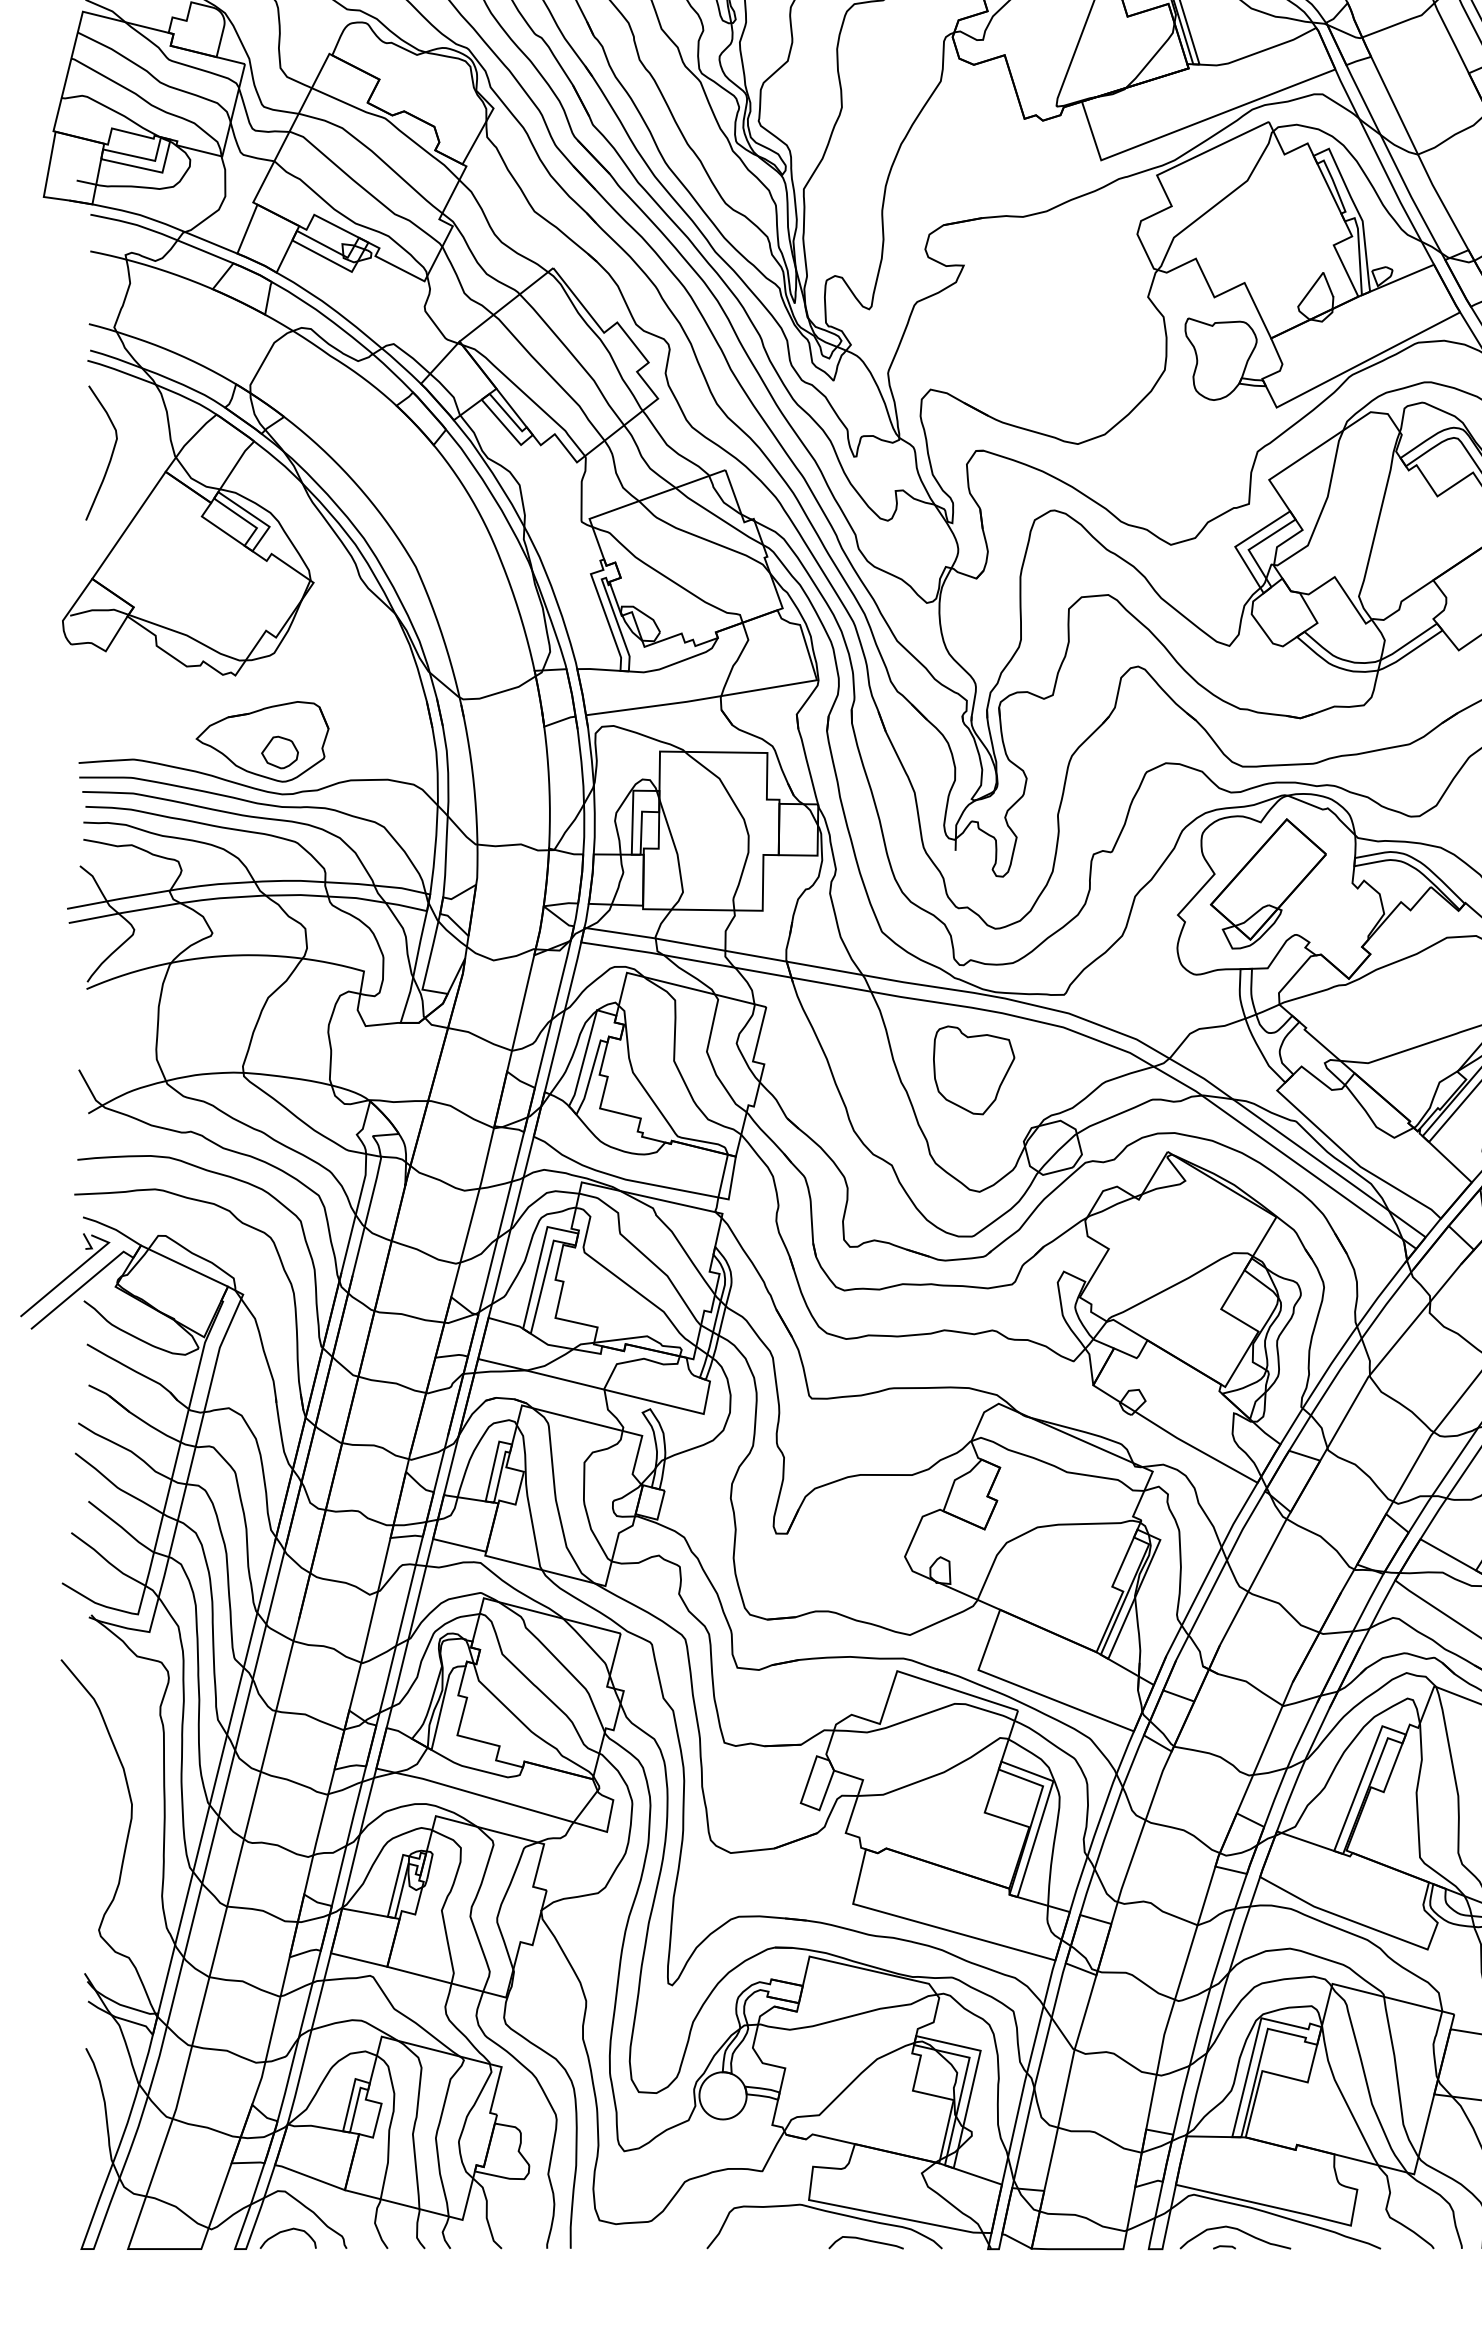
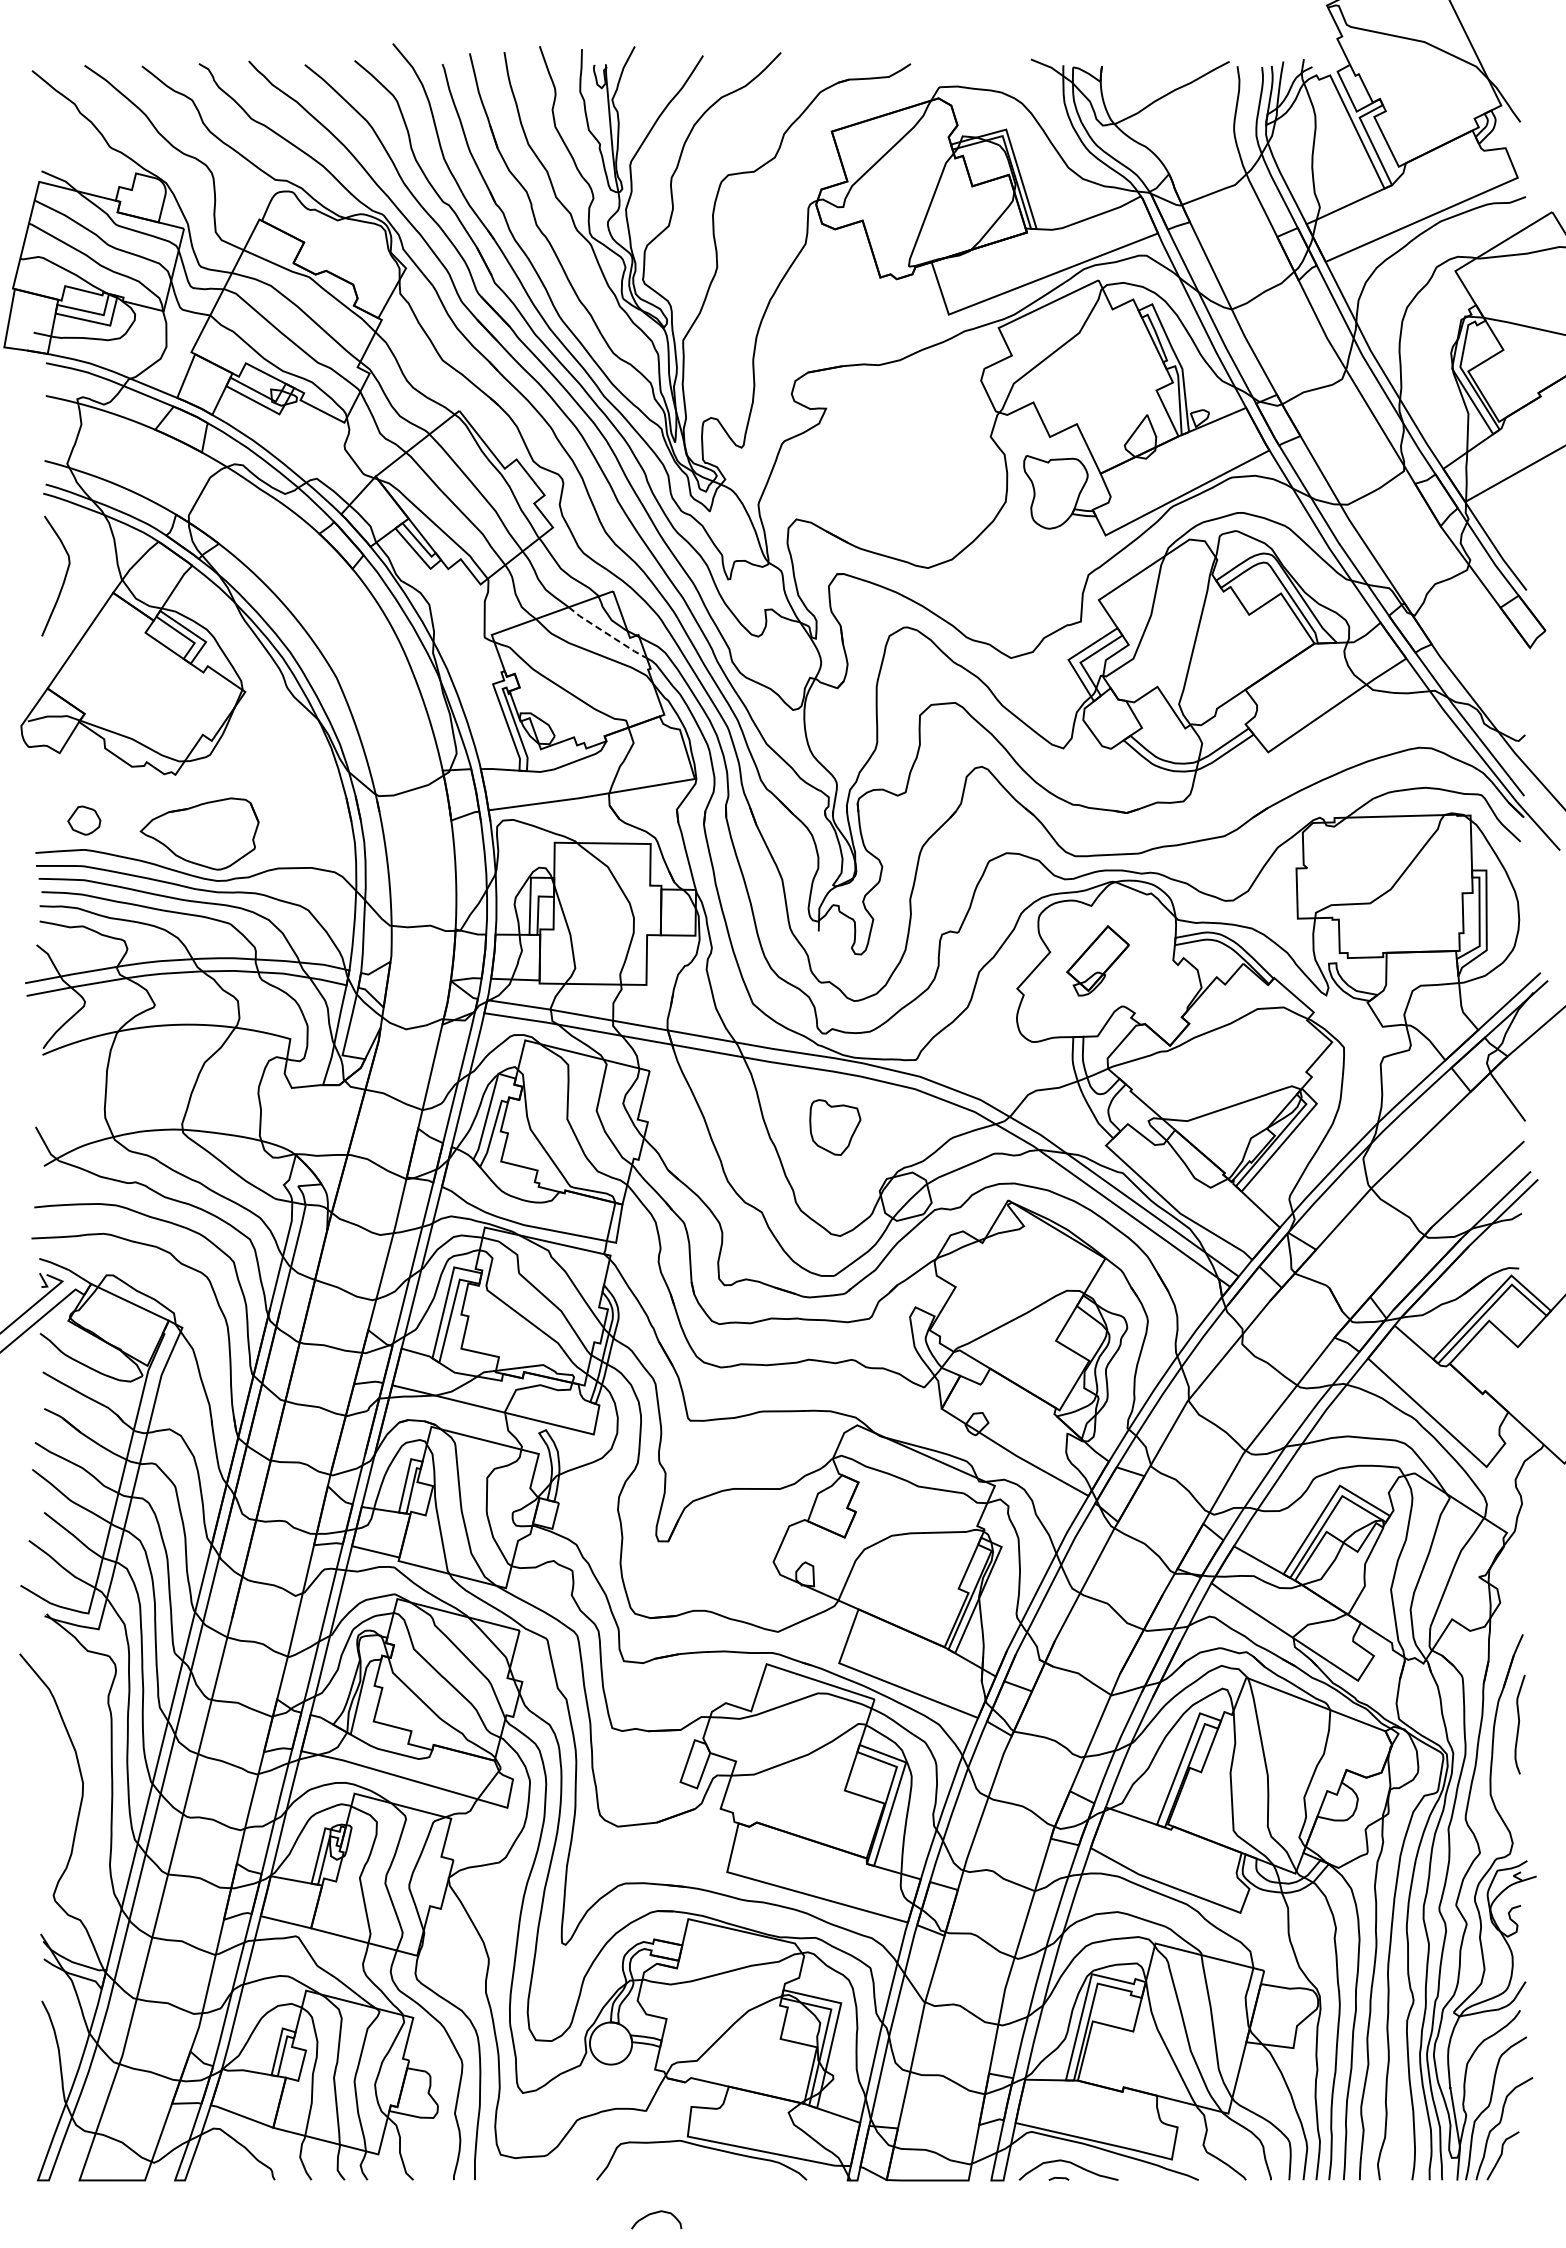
line: (719, 518) -> (607, 634), solid -> dashed
part: (280, 752) -> (84, 820), moved
part: (1267, 883) -> (1097, 960), size x0.6
part: (974, 1070) -> (835, 1127), size x0.7
curve: (284, 2232) -> (653, 2214), moved
curve: (865, 2241) -> (738, 2173), removed

